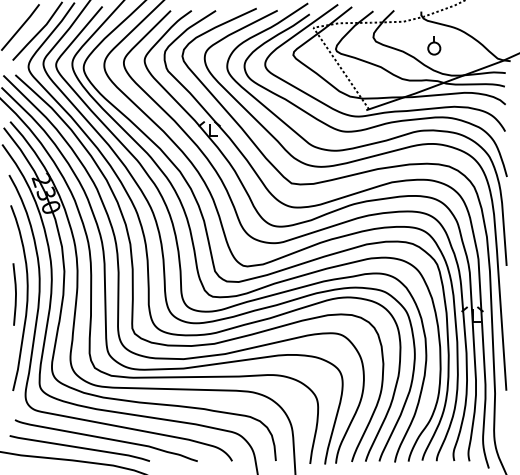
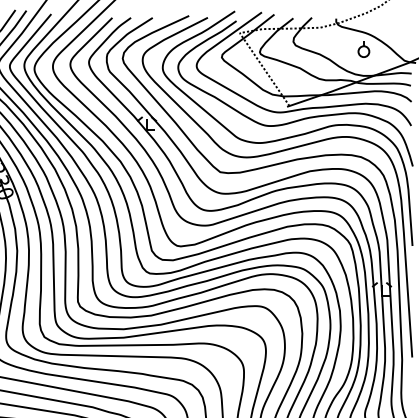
part: (434, 45) -> (364, 48), moved

